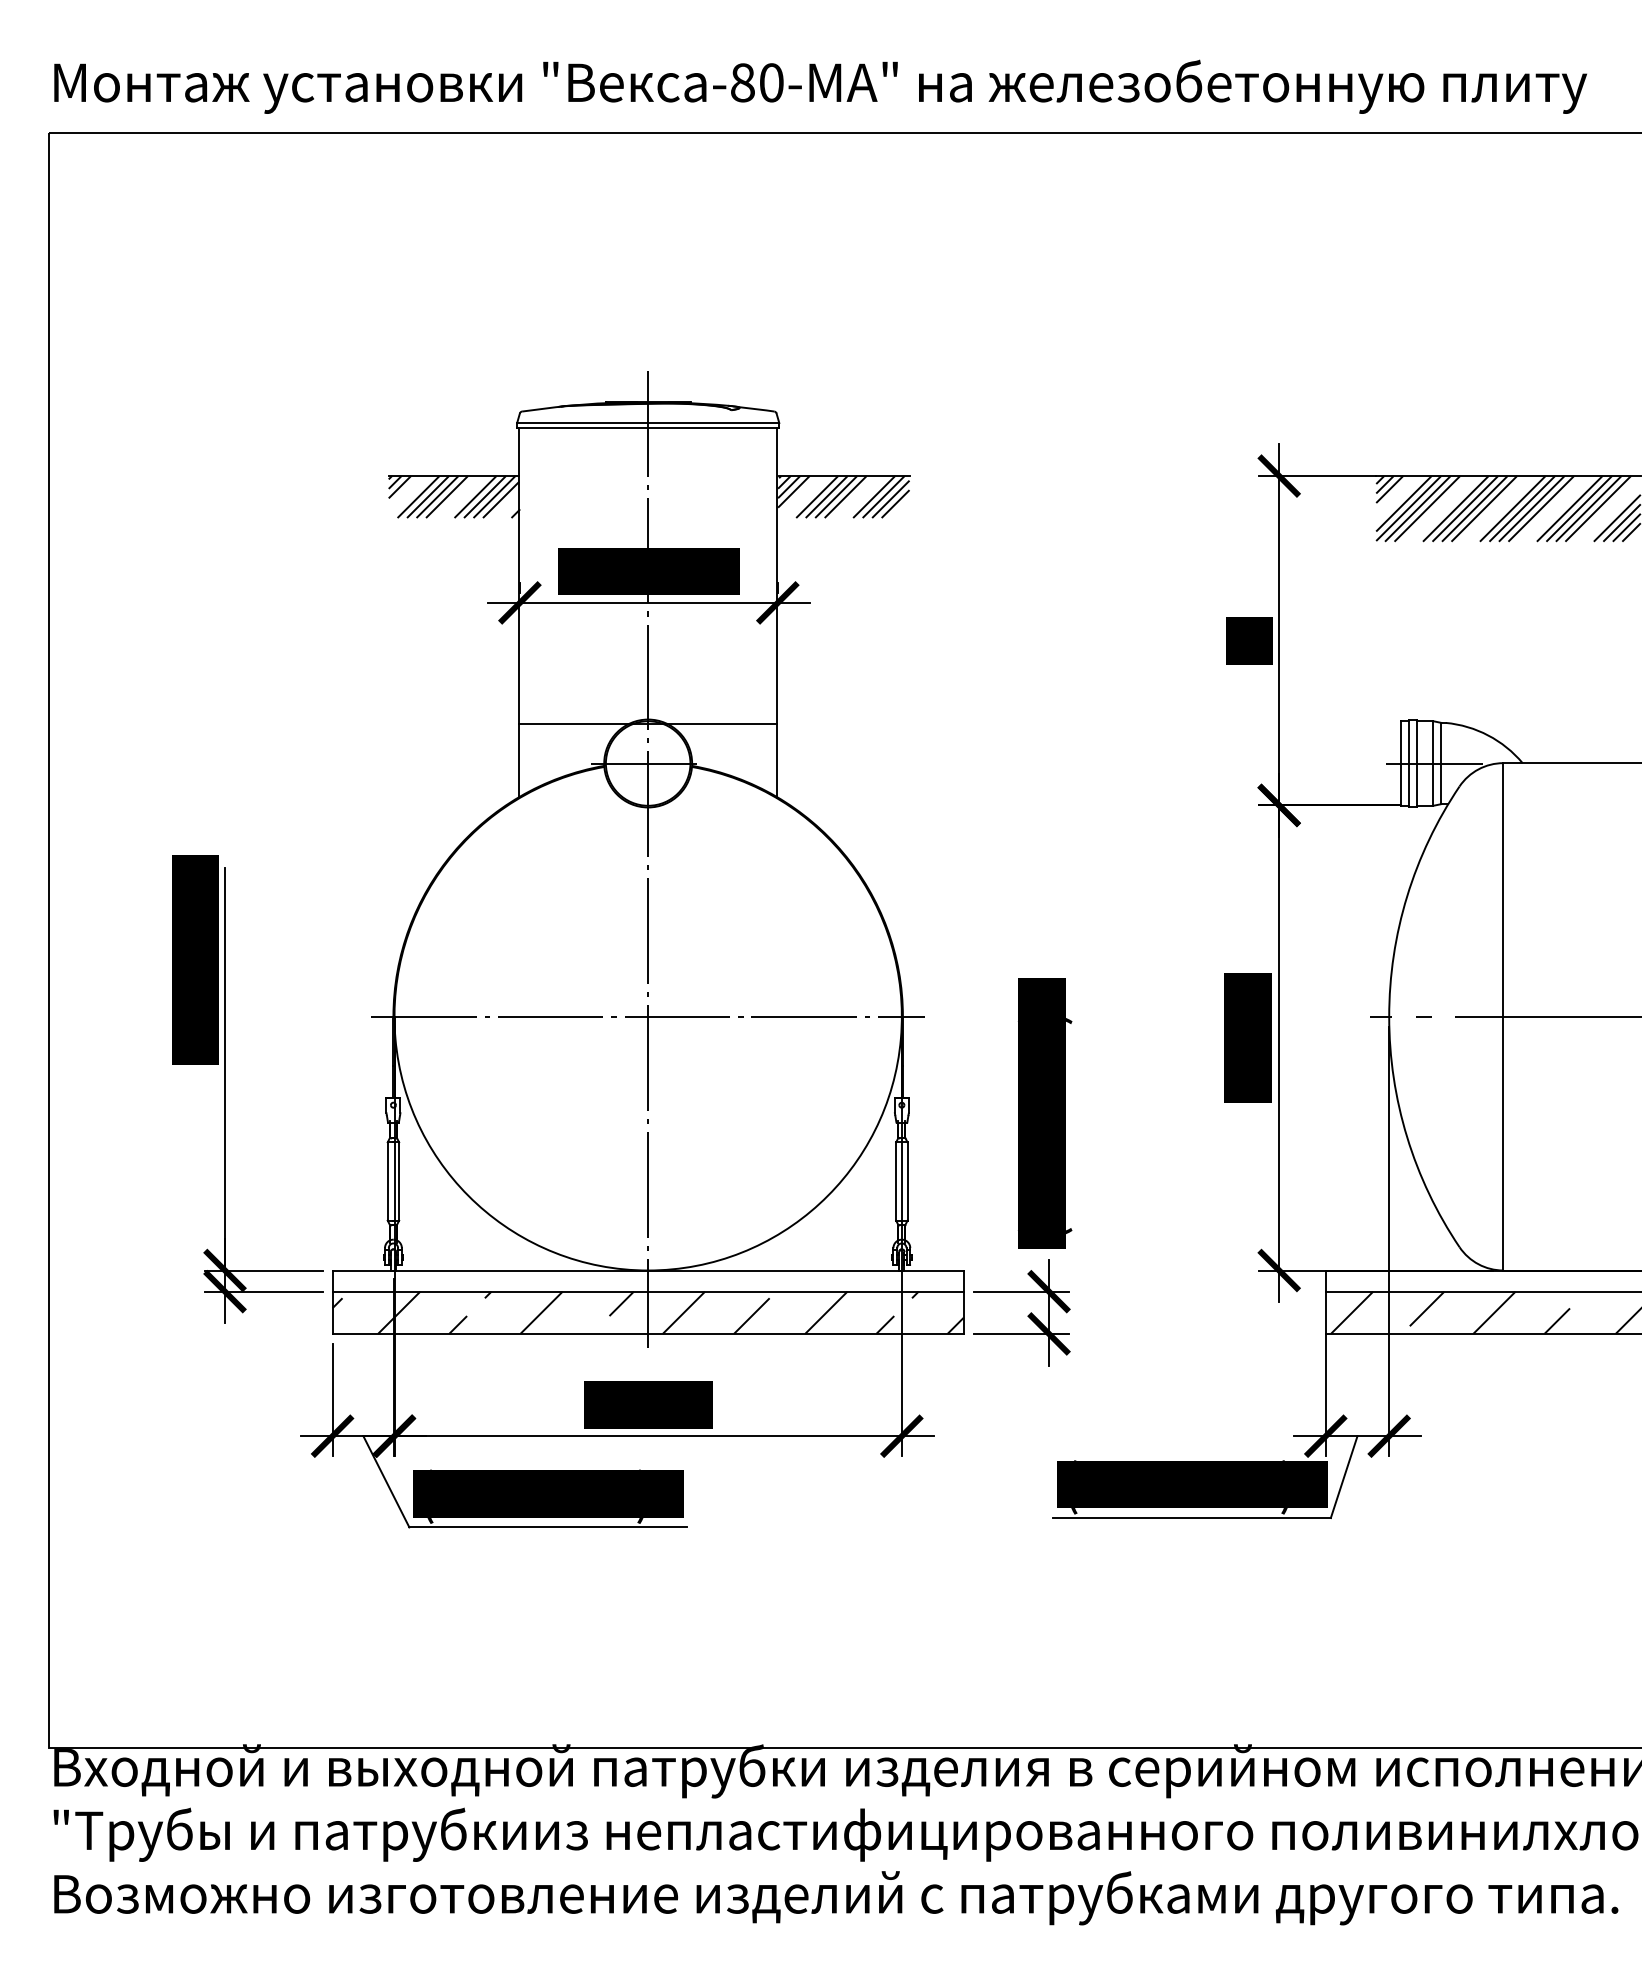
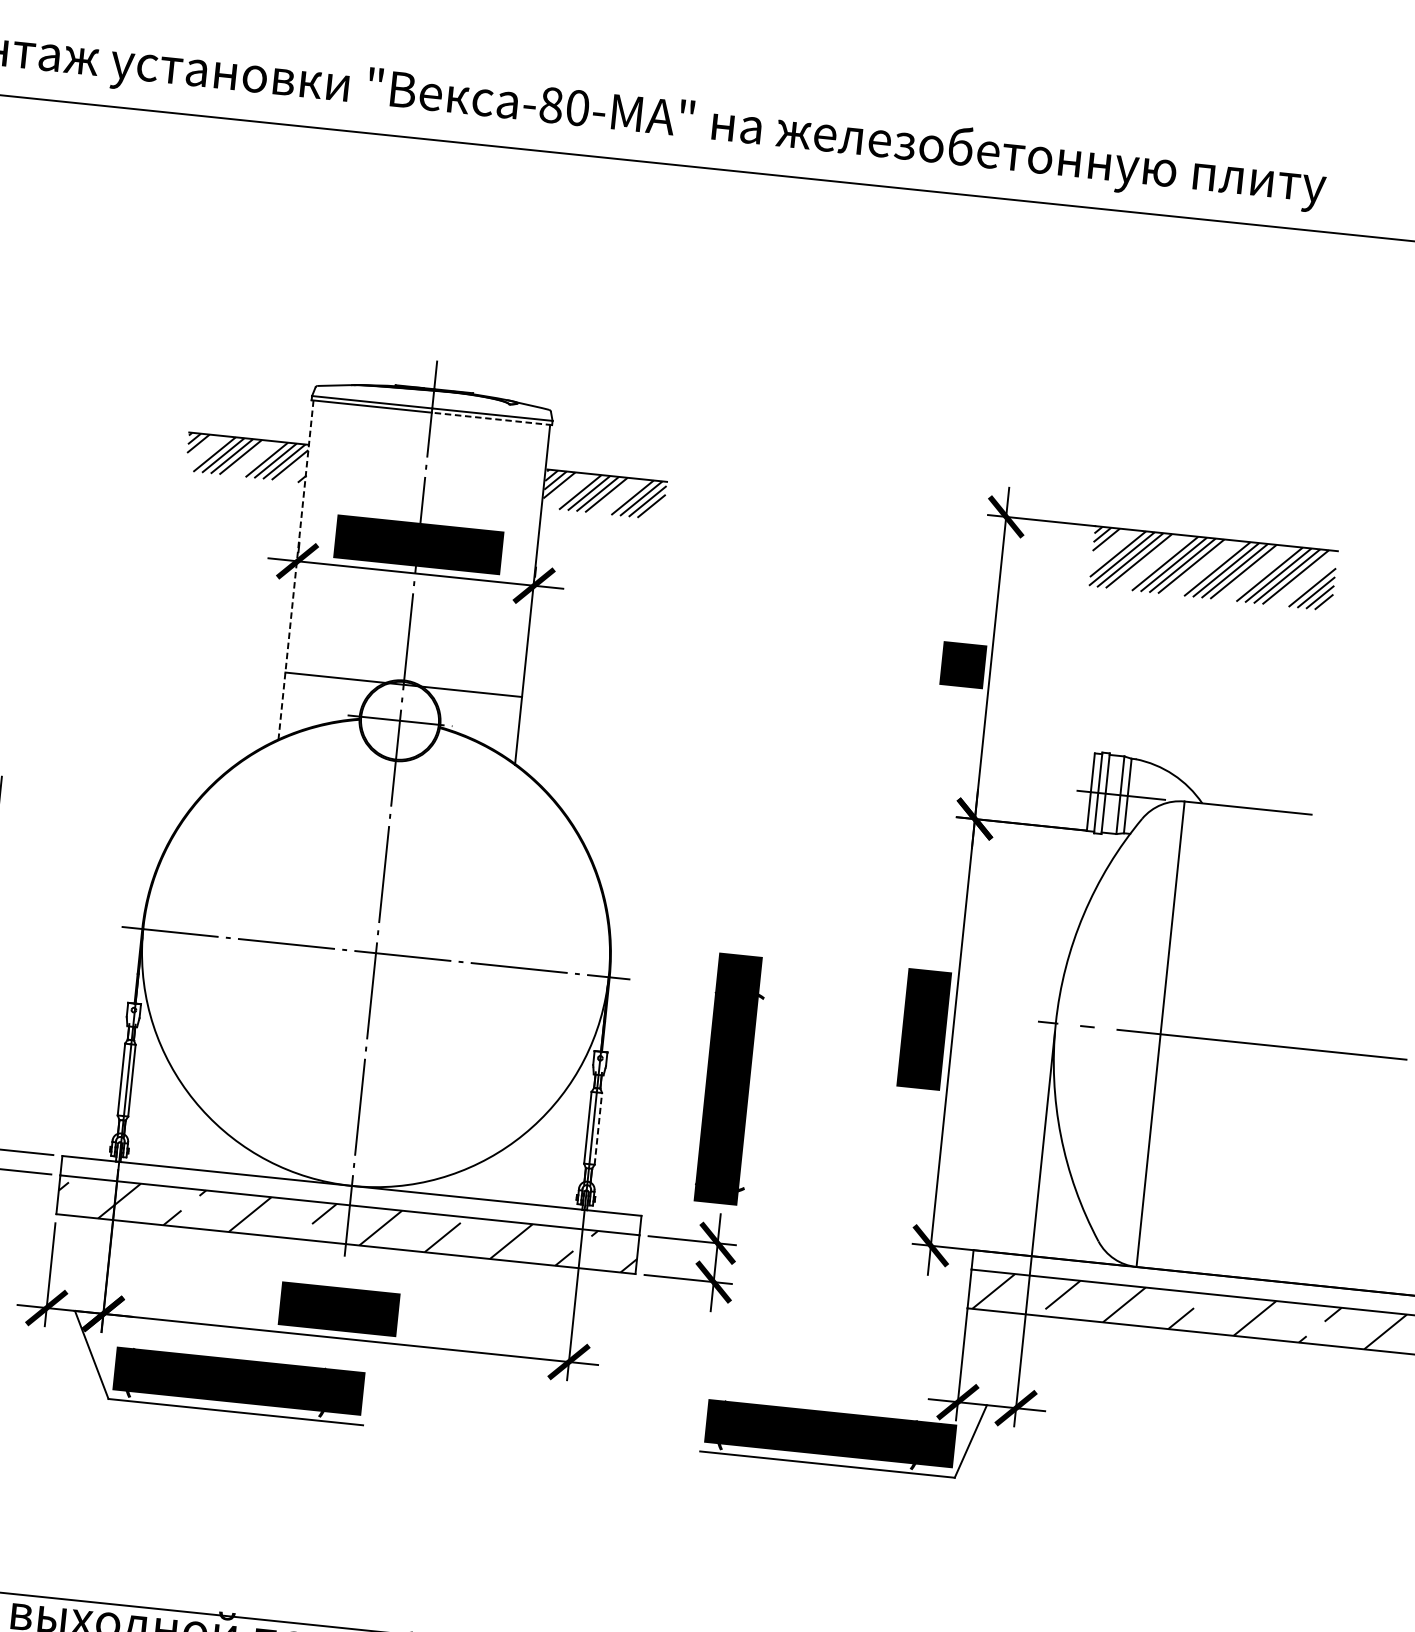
line: (713, 427) -> (491, 418), solid -> dashed
line: (519, 613) -> (296, 570), solid -> dashed
line: (907, 1181) -> (598, 1128), solid -> dashed

